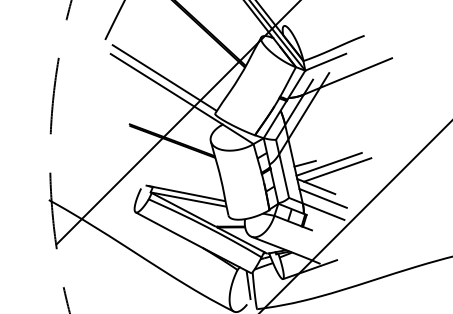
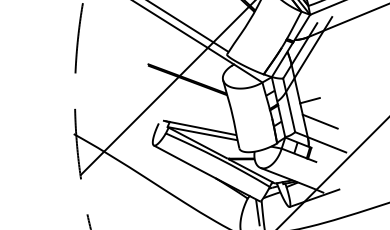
line: (328, 163) -> (331, 100), removed
line: (337, 169) -> (339, 105), removed
line: (322, 198) -> (325, 132), removed

